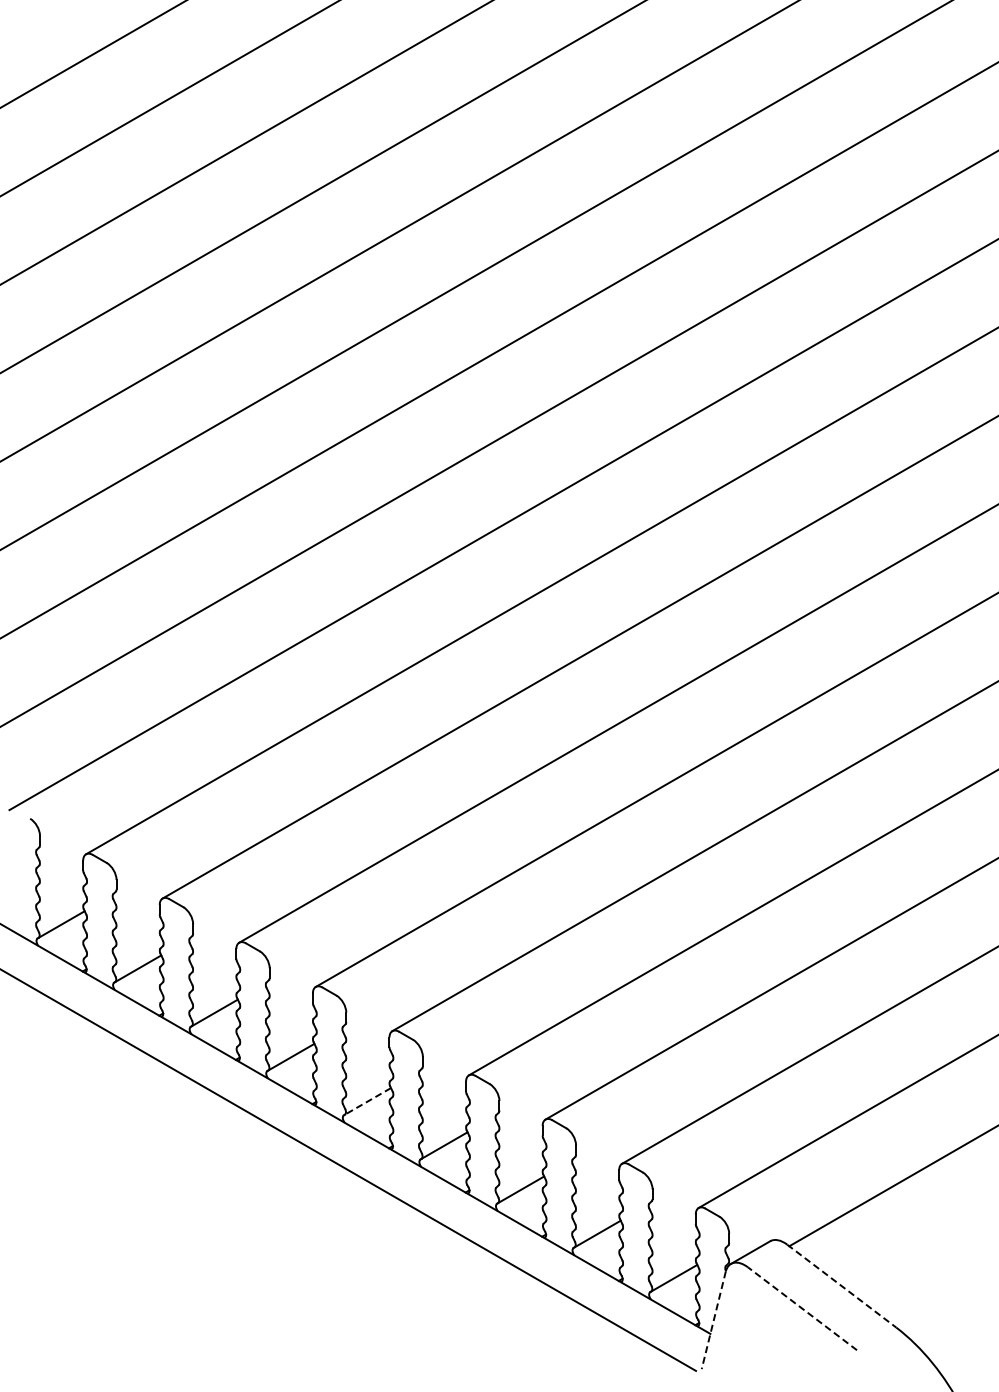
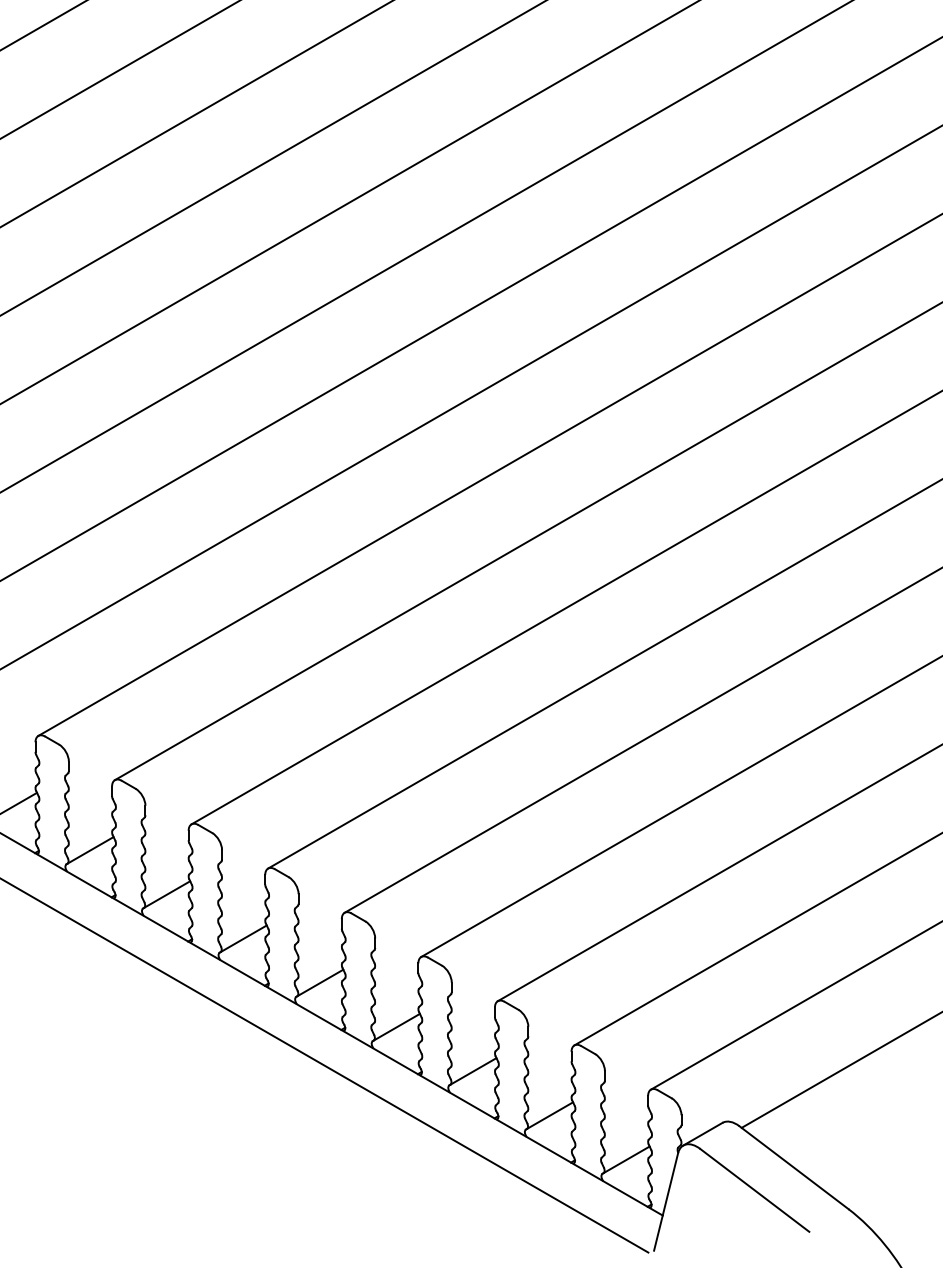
line: (367, 1101) -> (319, 983), dashed -> solid
line: (842, 1286) -> (794, 1168), dashed -> solid
line: (802, 1308) -> (754, 1190), dashed -> solid
line: (713, 1320) -> (665, 1202), dashed -> solid

